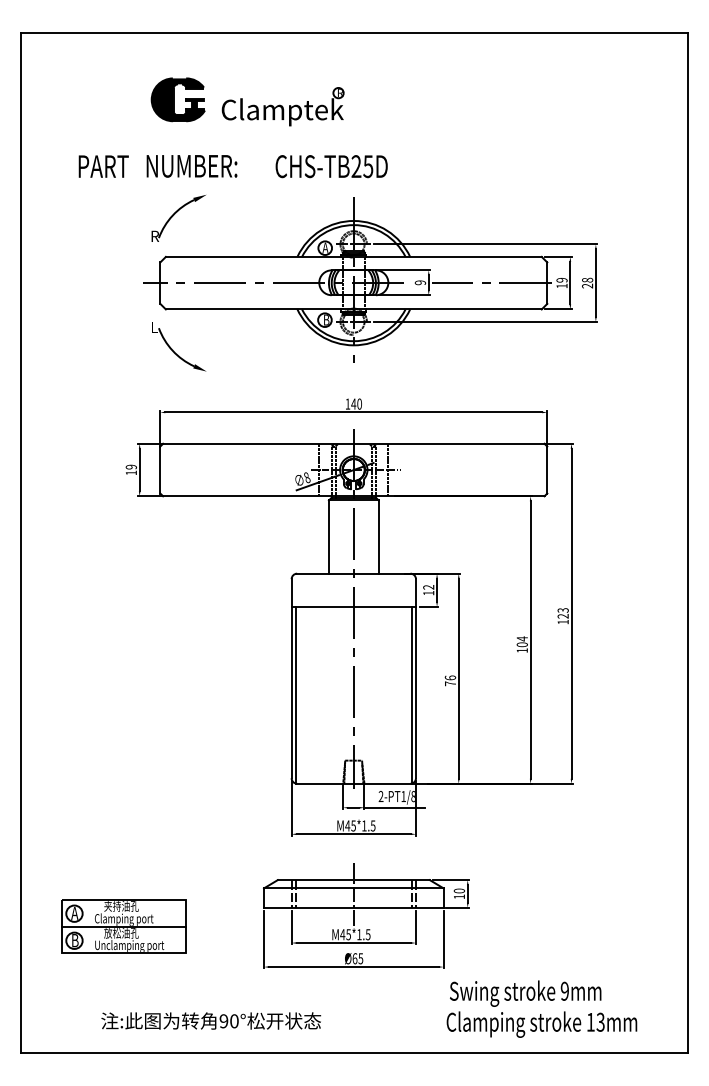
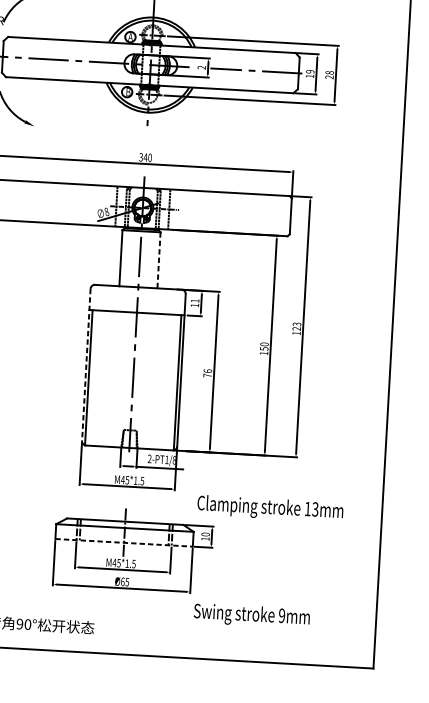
text: (420, 282) -> (201, 67), 9 -> 2
text: (347, 403) -> (140, 156), 140 -> 340
line: (378, 537) -> (158, 260), solid -> dashed
text: (428, 587) -> (194, 301), 12 -> 11
text: (521, 641) -> (263, 346), 104 -> 150
line: (291, 679) -> (86, 365), solid -> dashed
line: (353, 907) -> (123, 542), solid -> dashed
text: (541, 1024) -> (270, 508), moved

